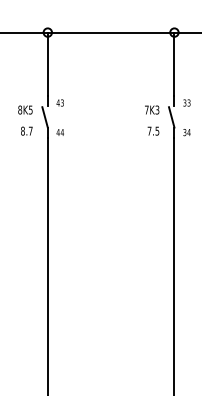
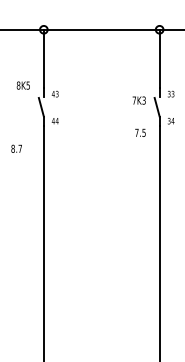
text: (24, 109) -> (22, 85), moved
text: (26, 130) -> (16, 148), moved
text: (153, 130) -> (140, 132), moved

